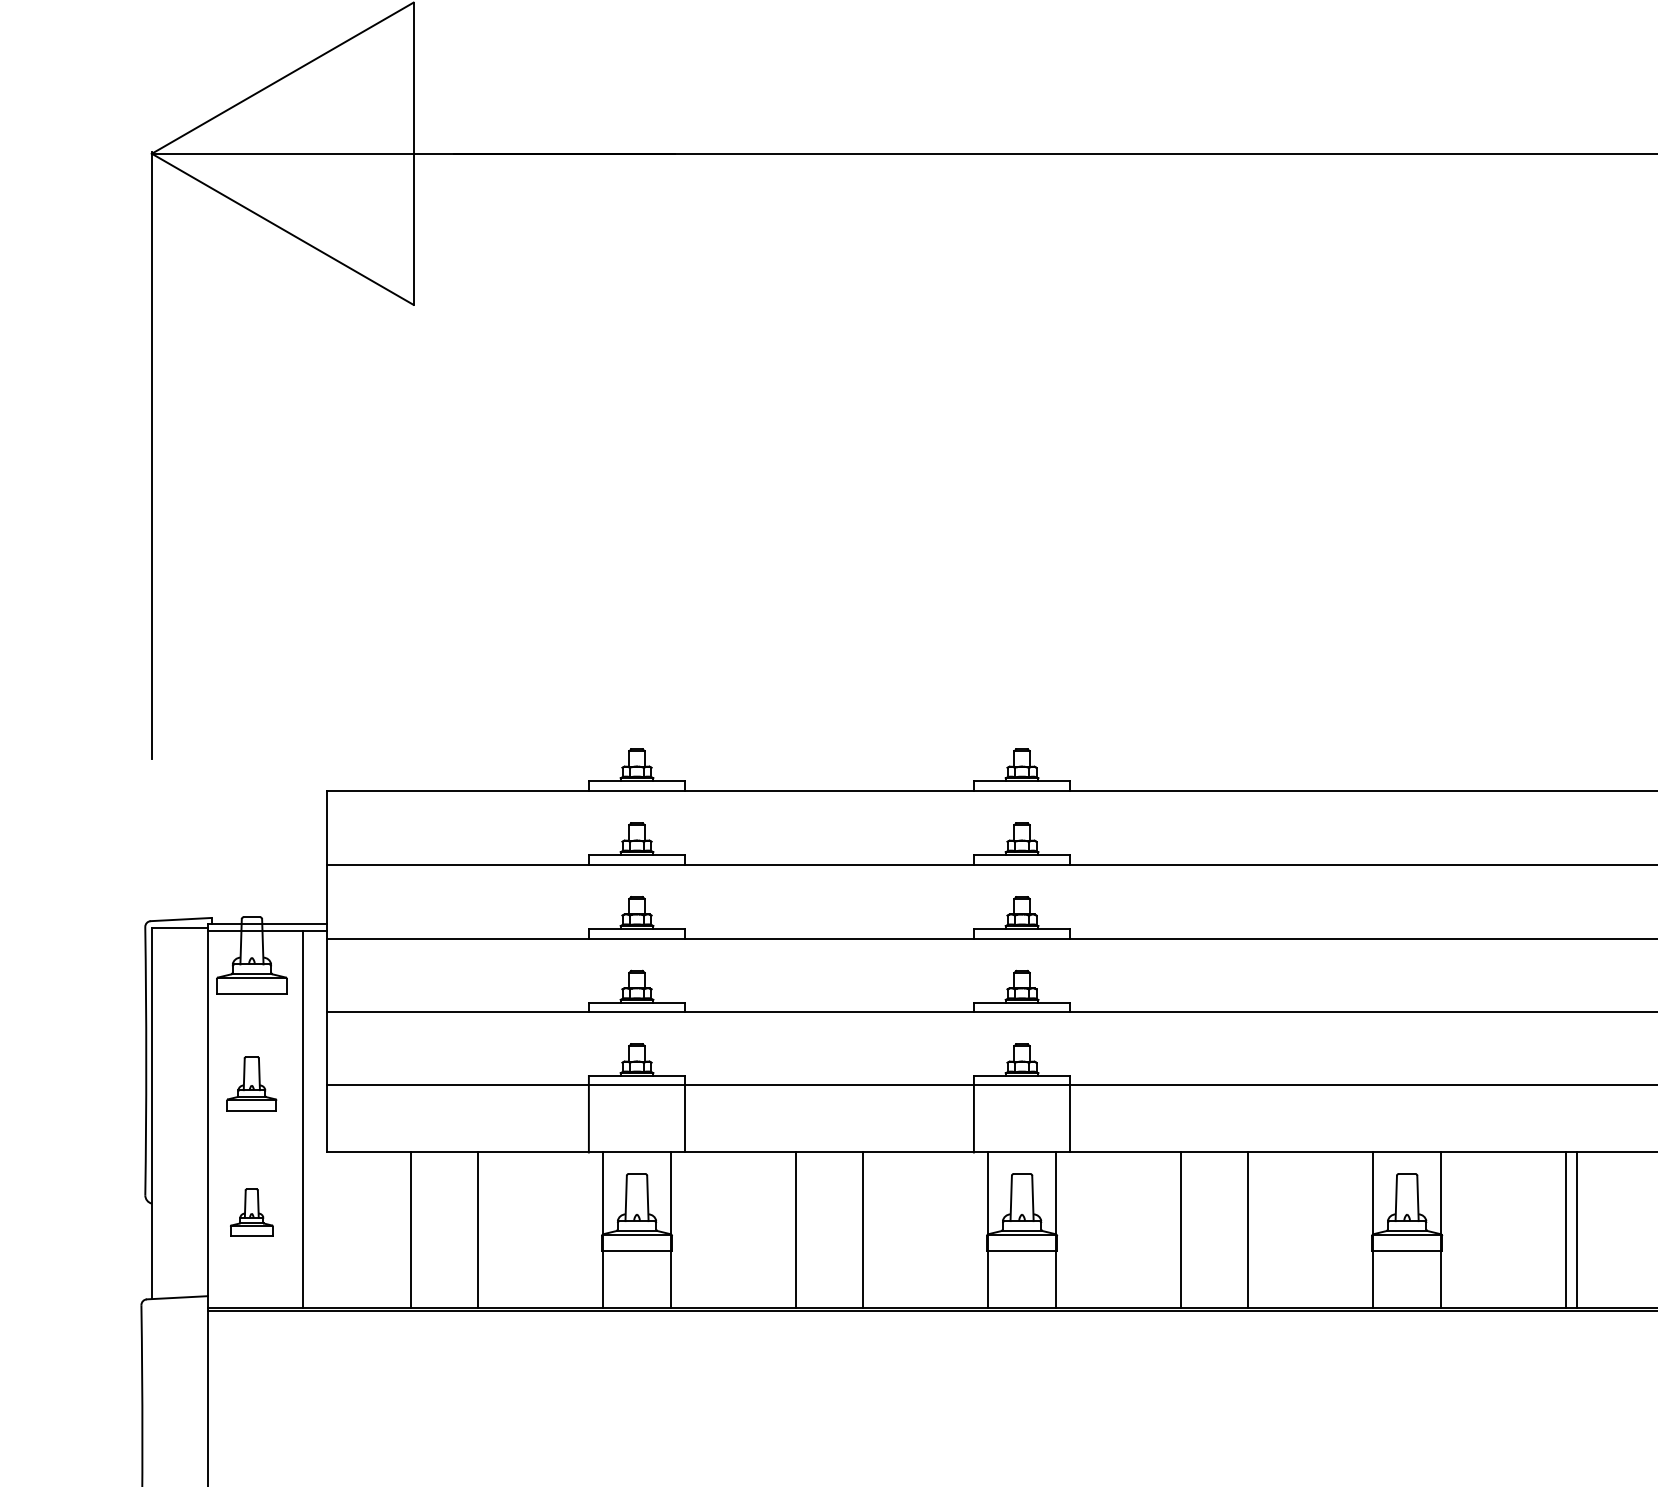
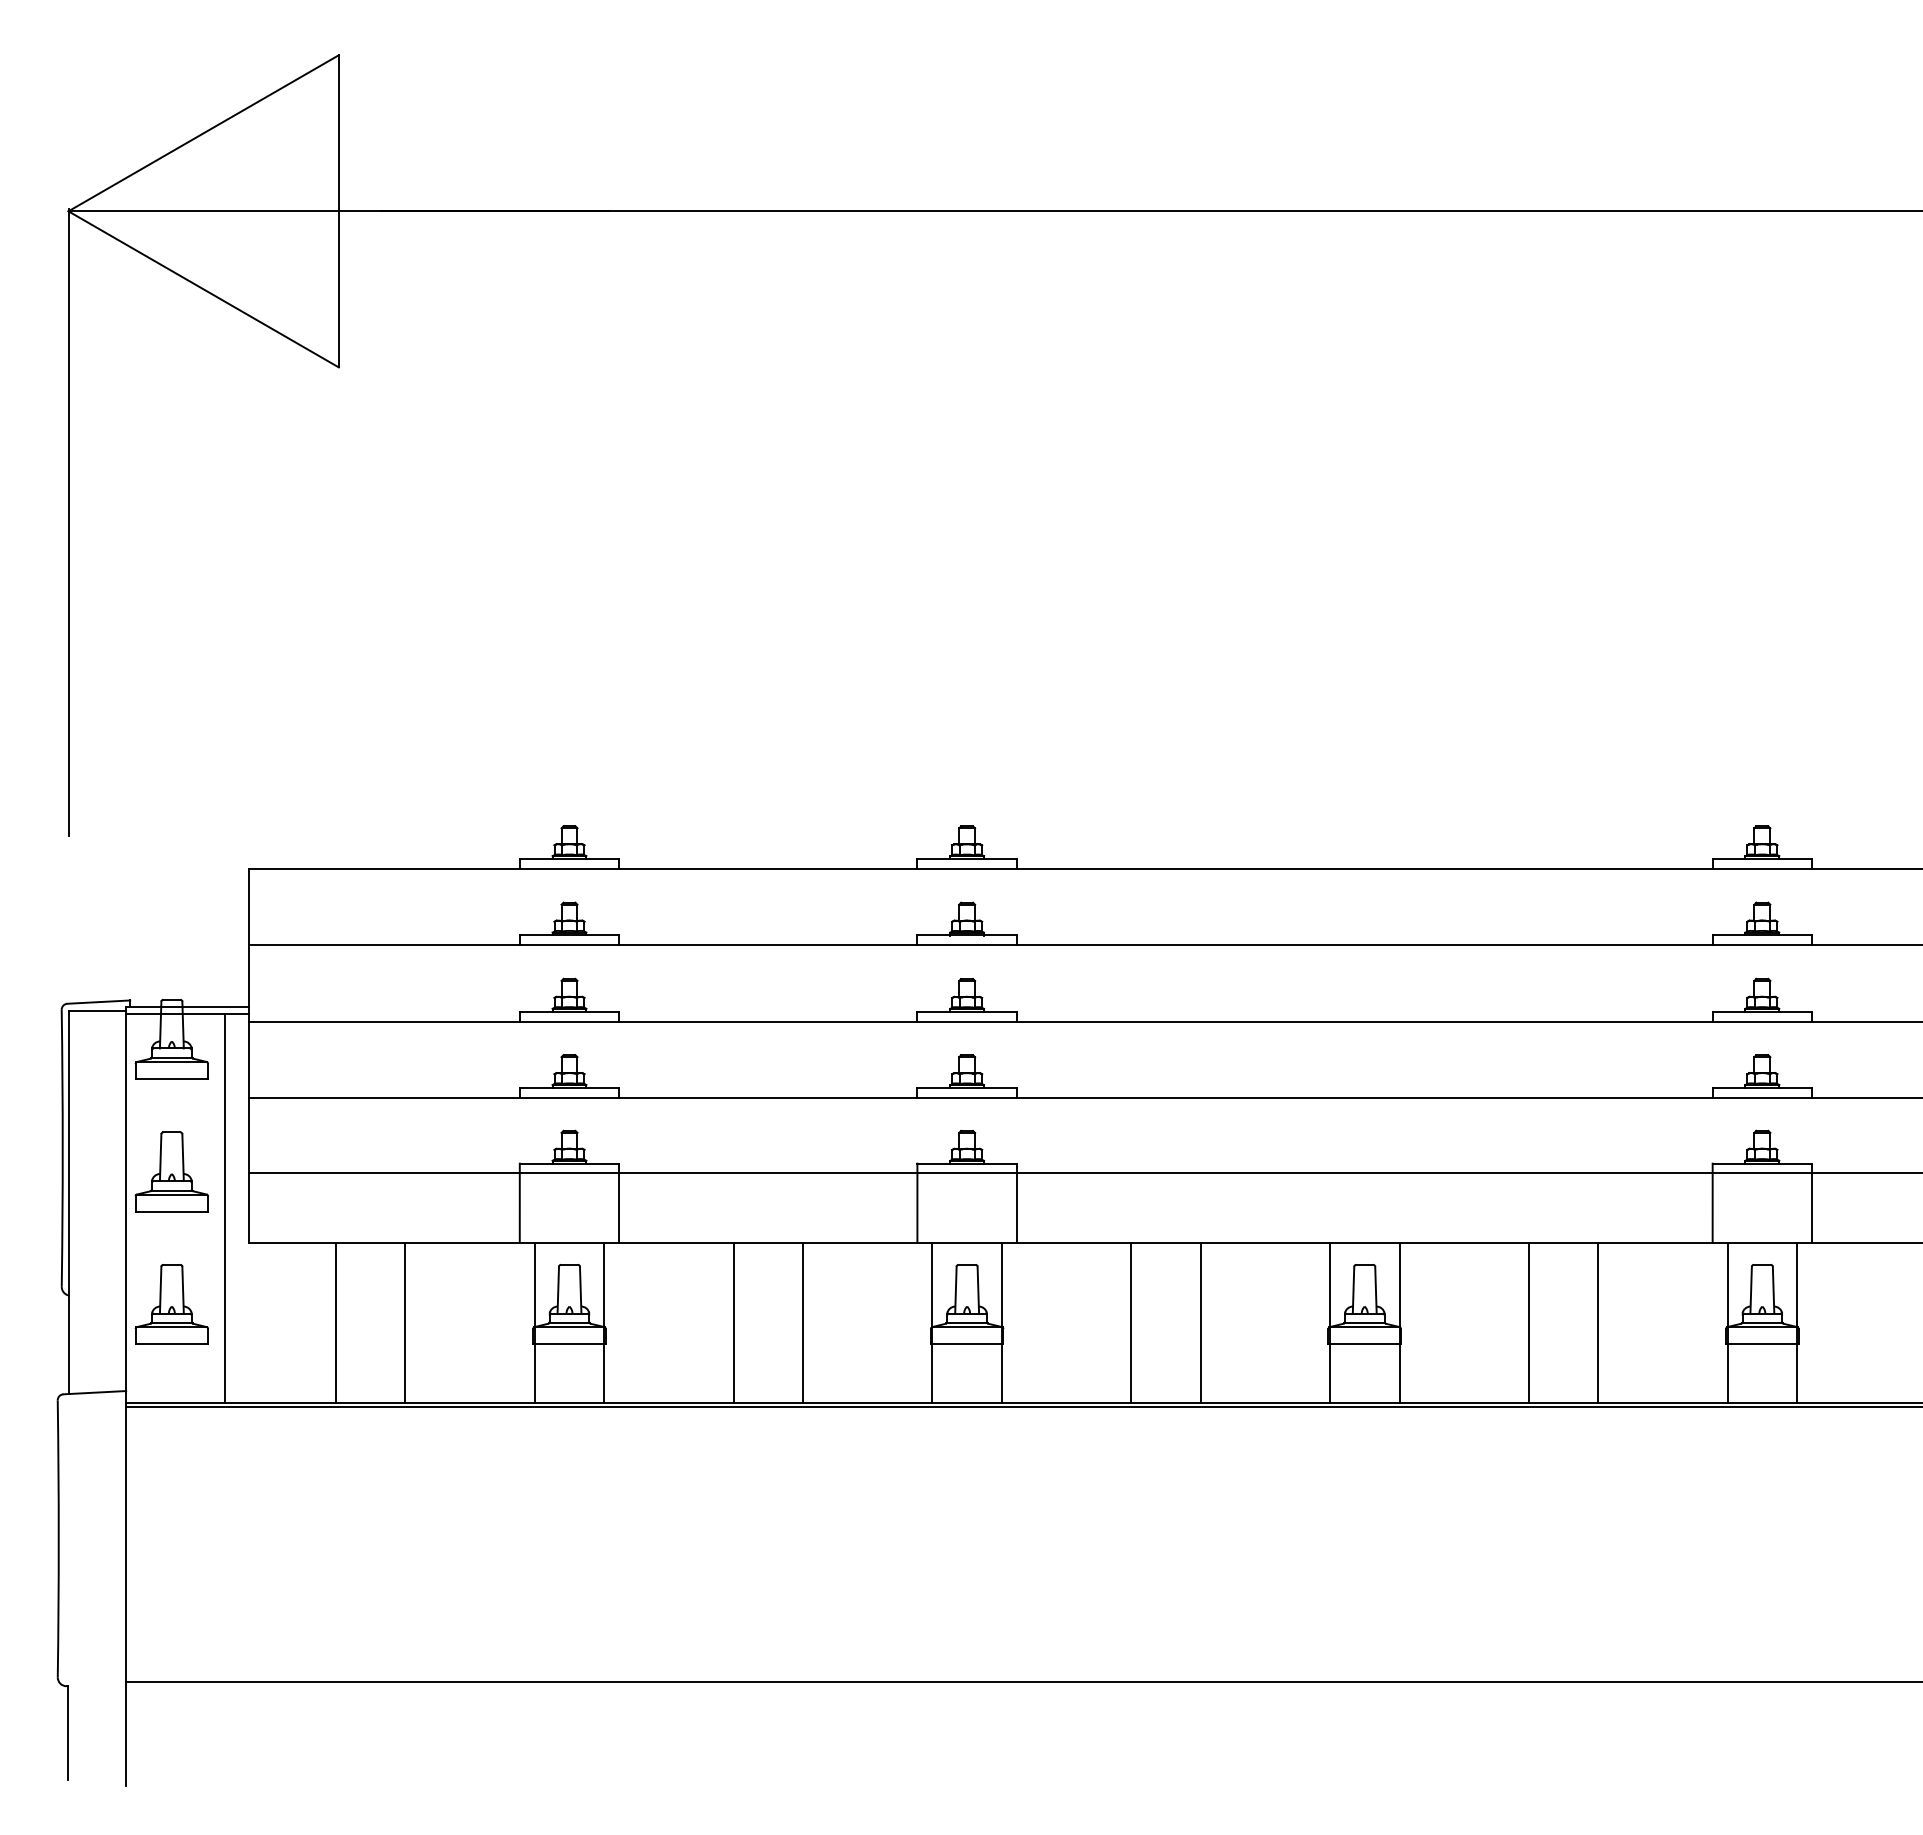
part: (251, 1083) -> (171, 1171), size x1.43
part: (251, 1212) -> (171, 1304), size x1.67
line: (1577, 1229) -> (1598, 1322), moved

